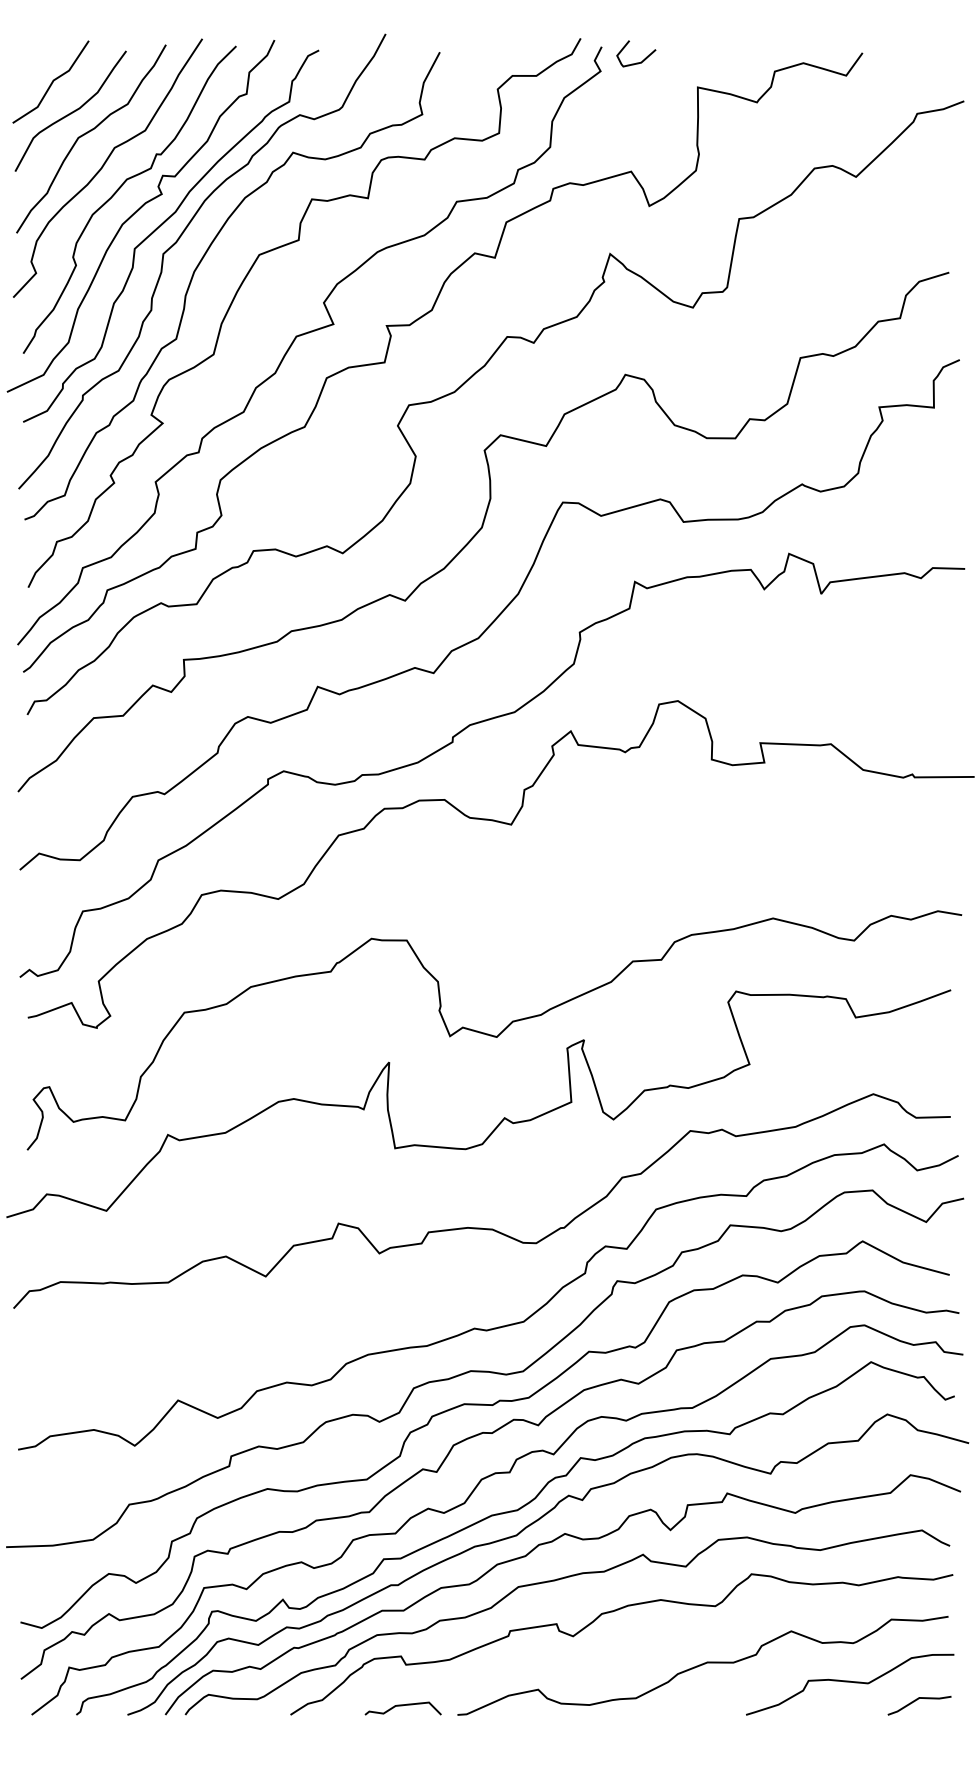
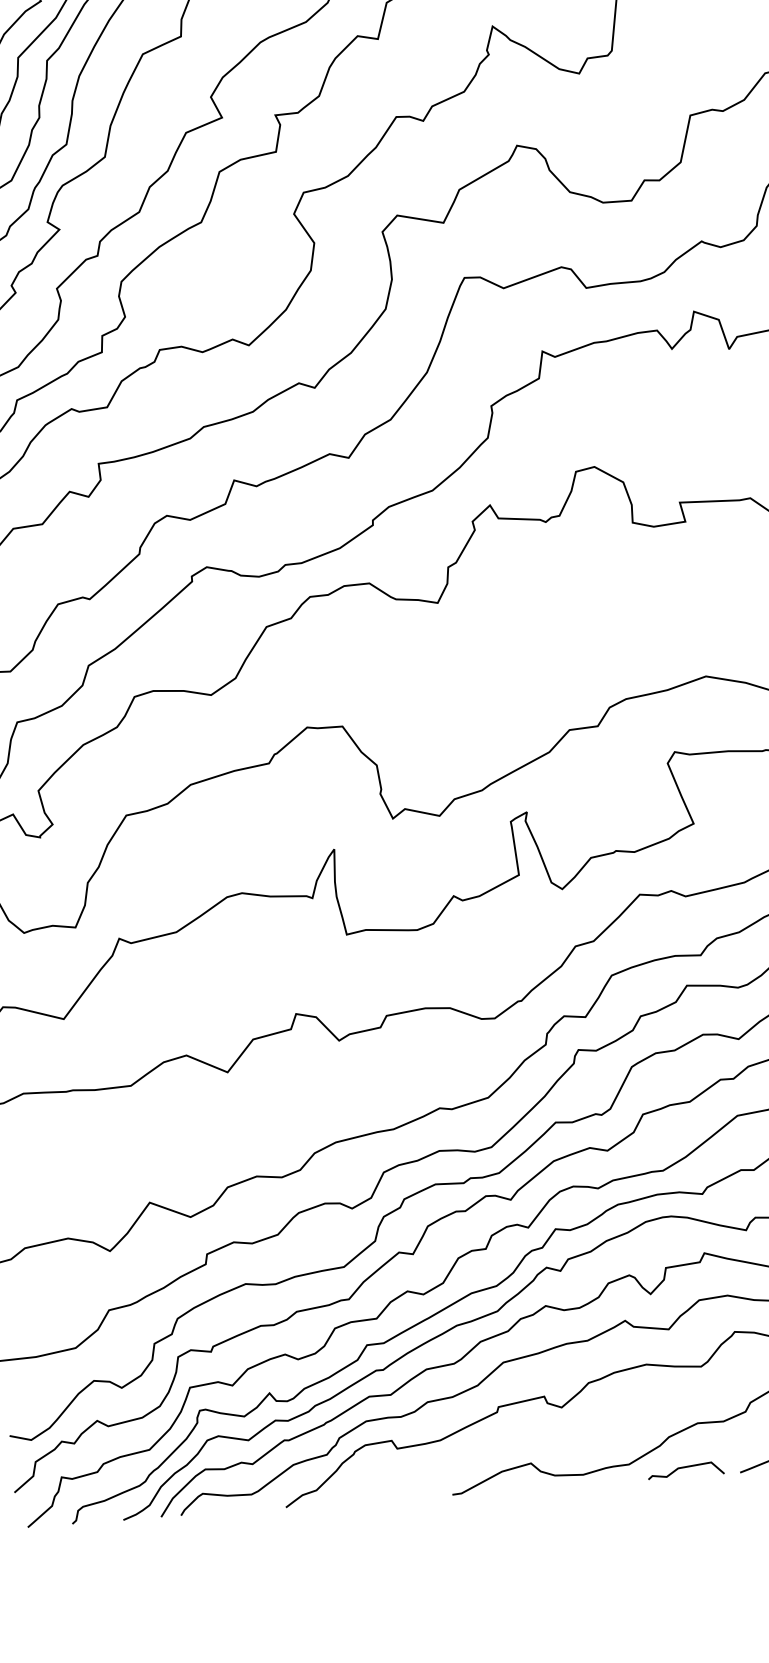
curve: (402, 1706) -> (685, 1468), moved

